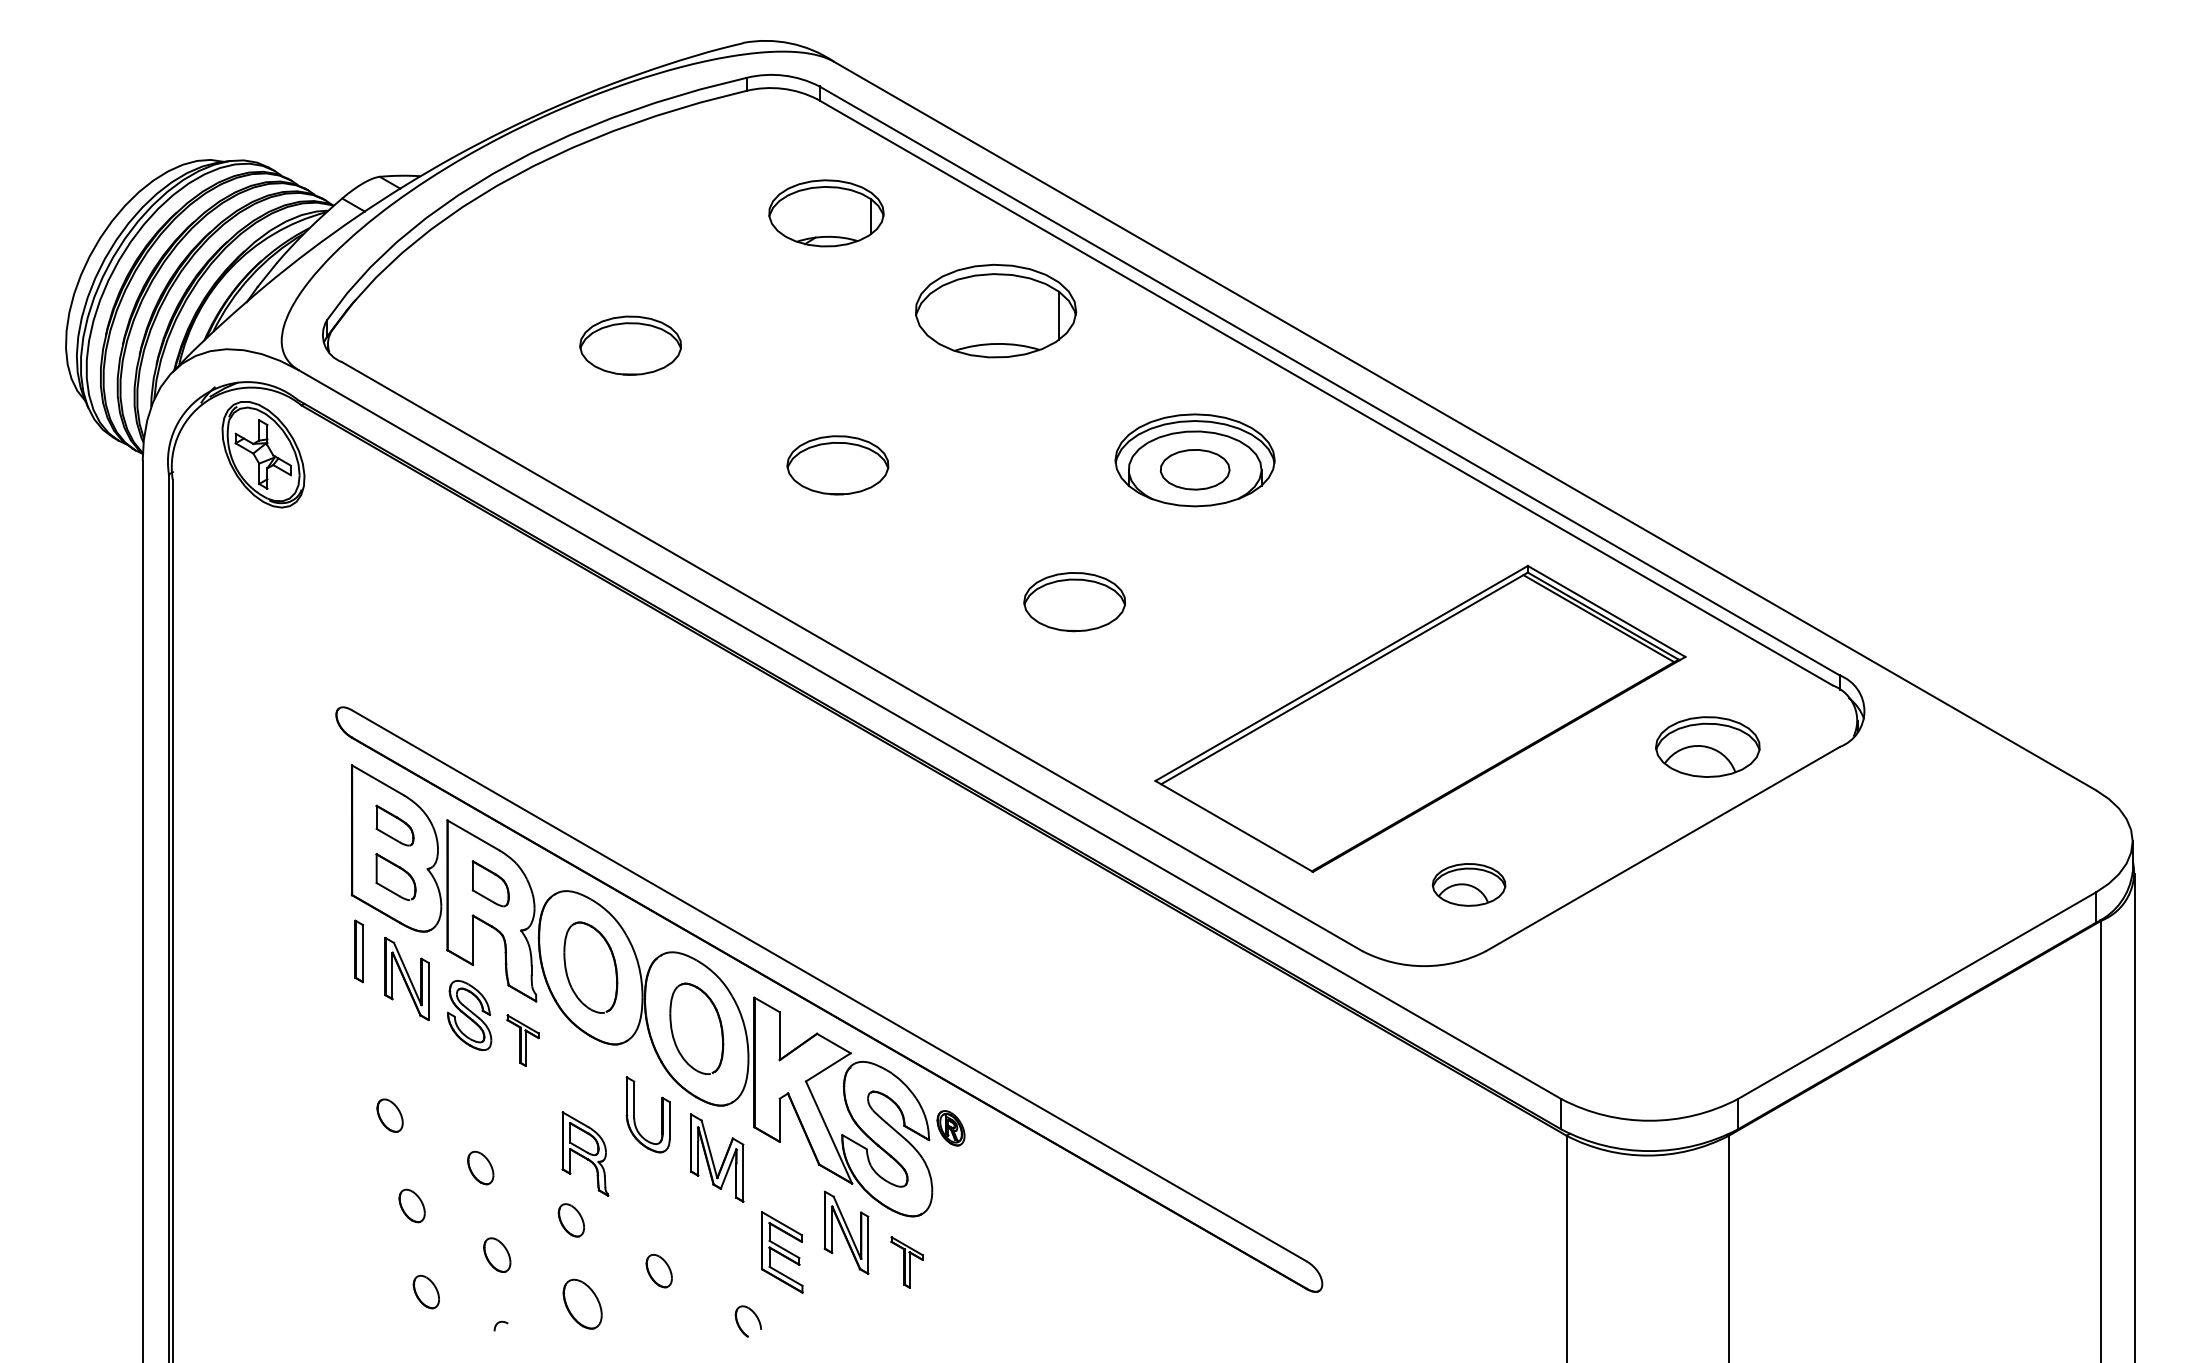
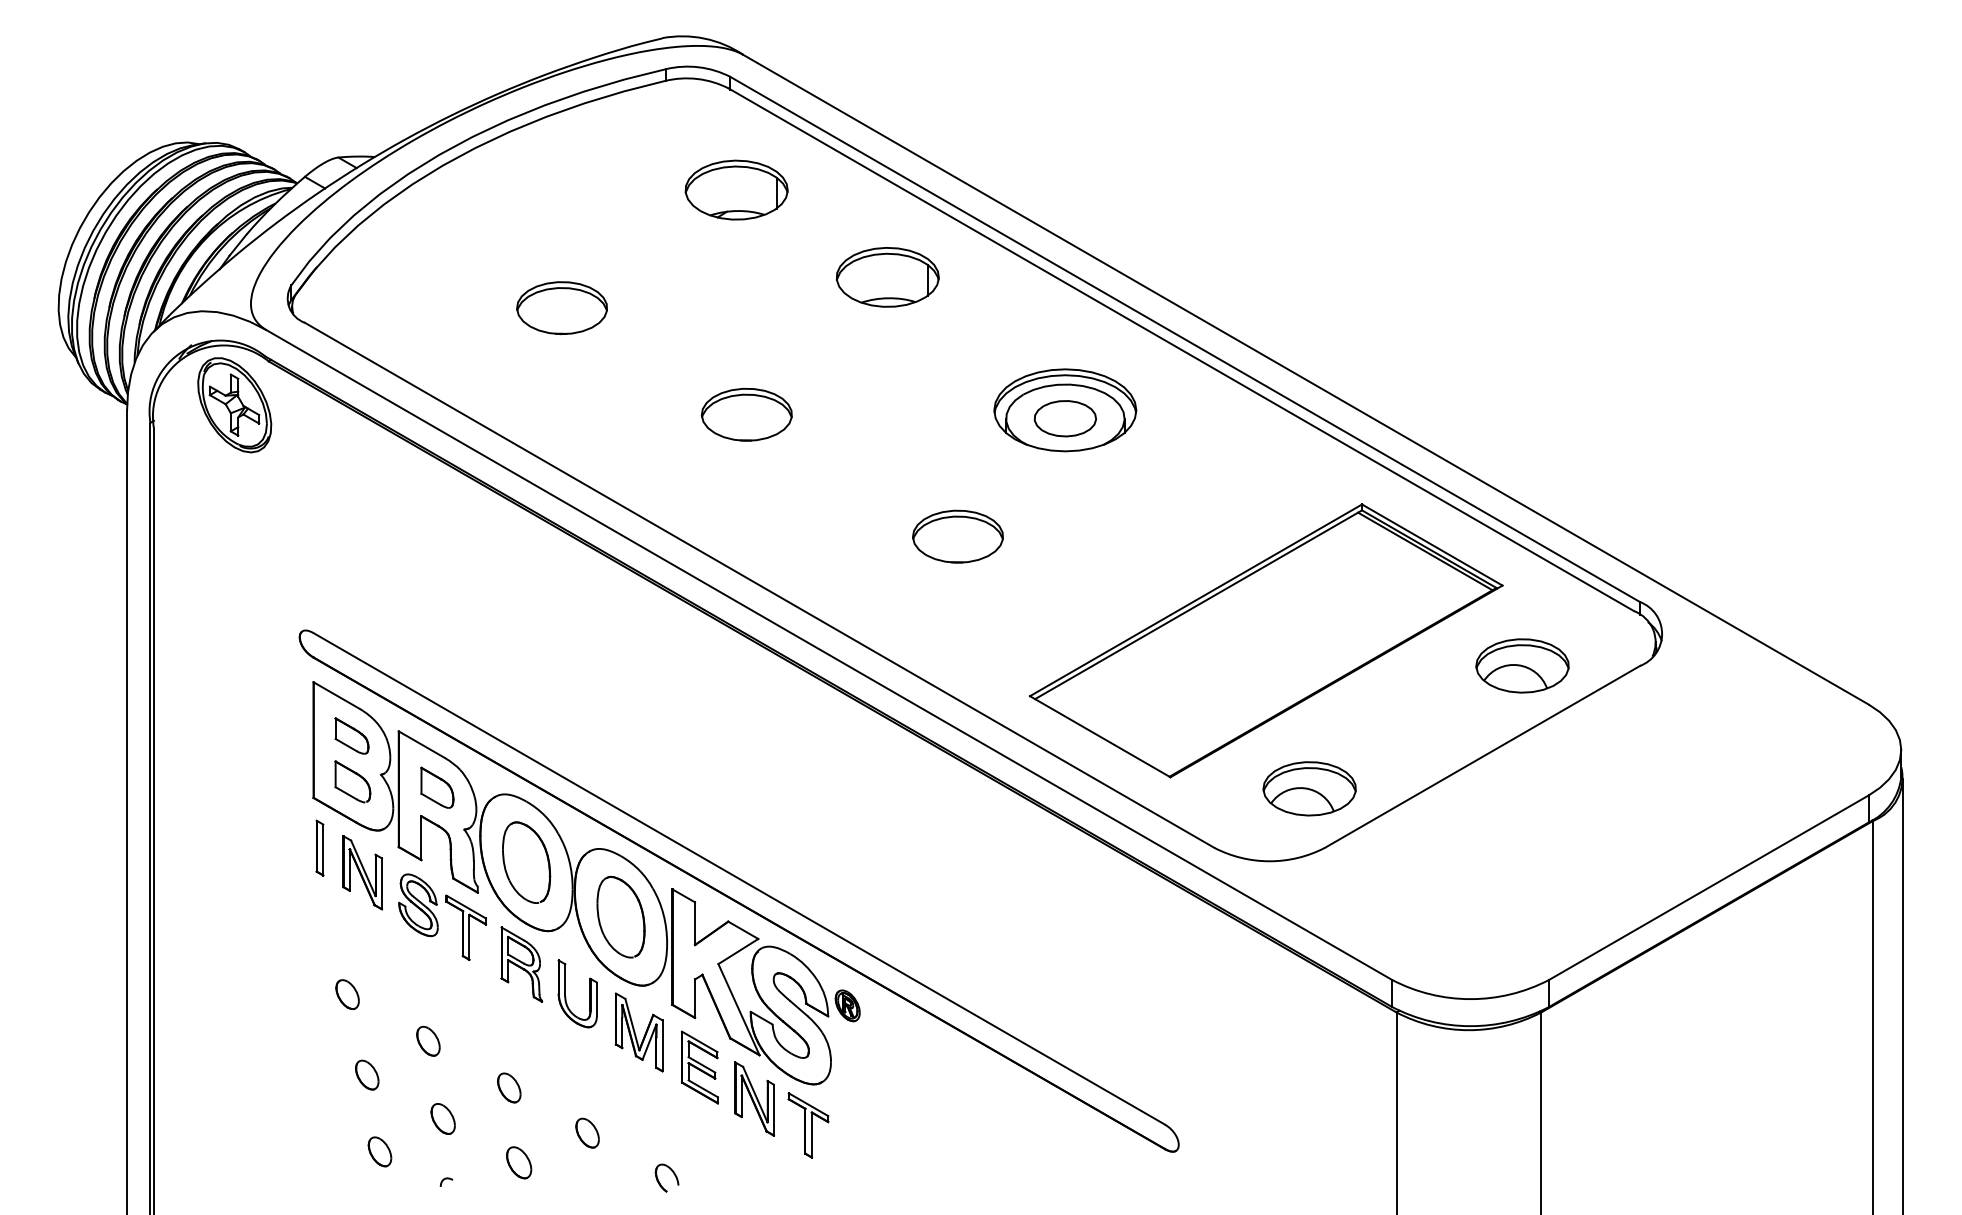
part: (995, 311) -> (887, 277), size x0.71
part: (1468, 884) -> (1309, 788), size x1.43
part: (522, 1040) -> (465, 927), size x1.43
part: (585, 1153) -> (521, 964), moved
part: (782, 1252) -> (700, 1067), moved
part: (906, 1262) -> (808, 1125), size x1.43
part: (581, 1304) -> (518, 1162), size x0.71

